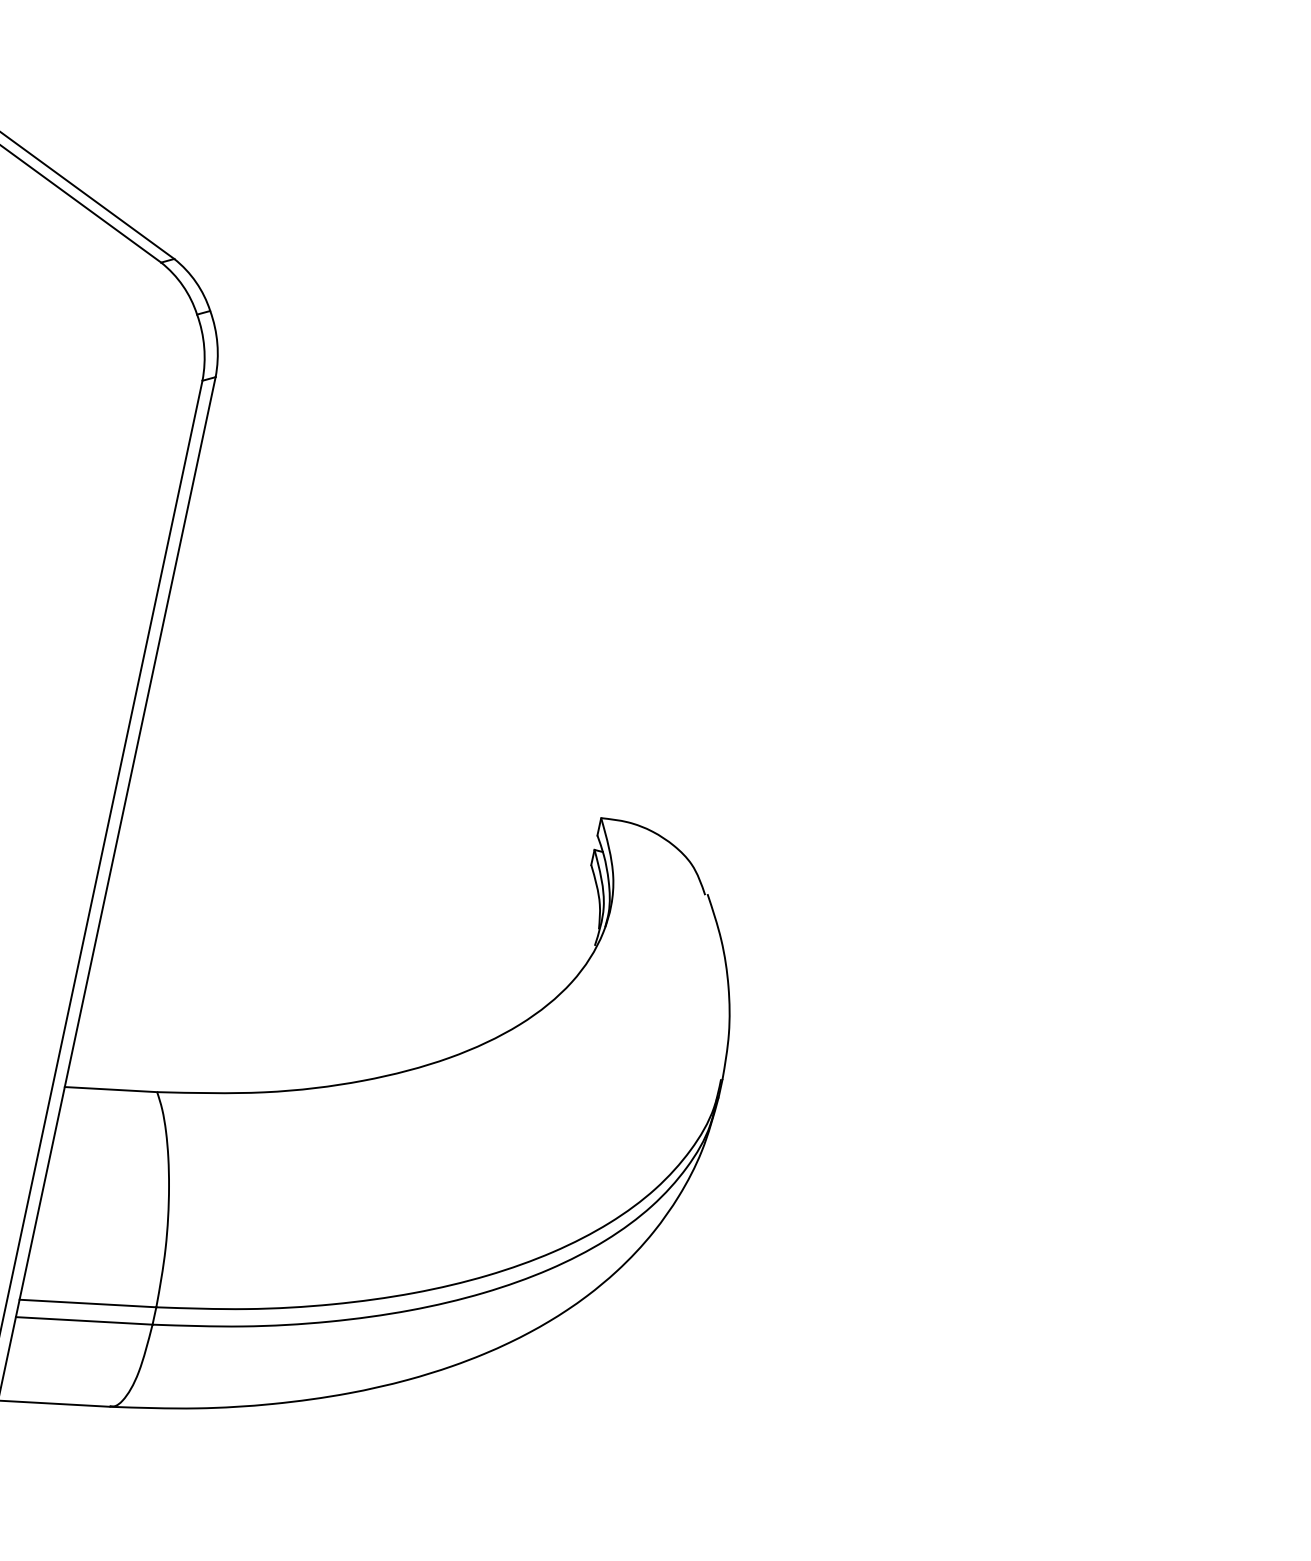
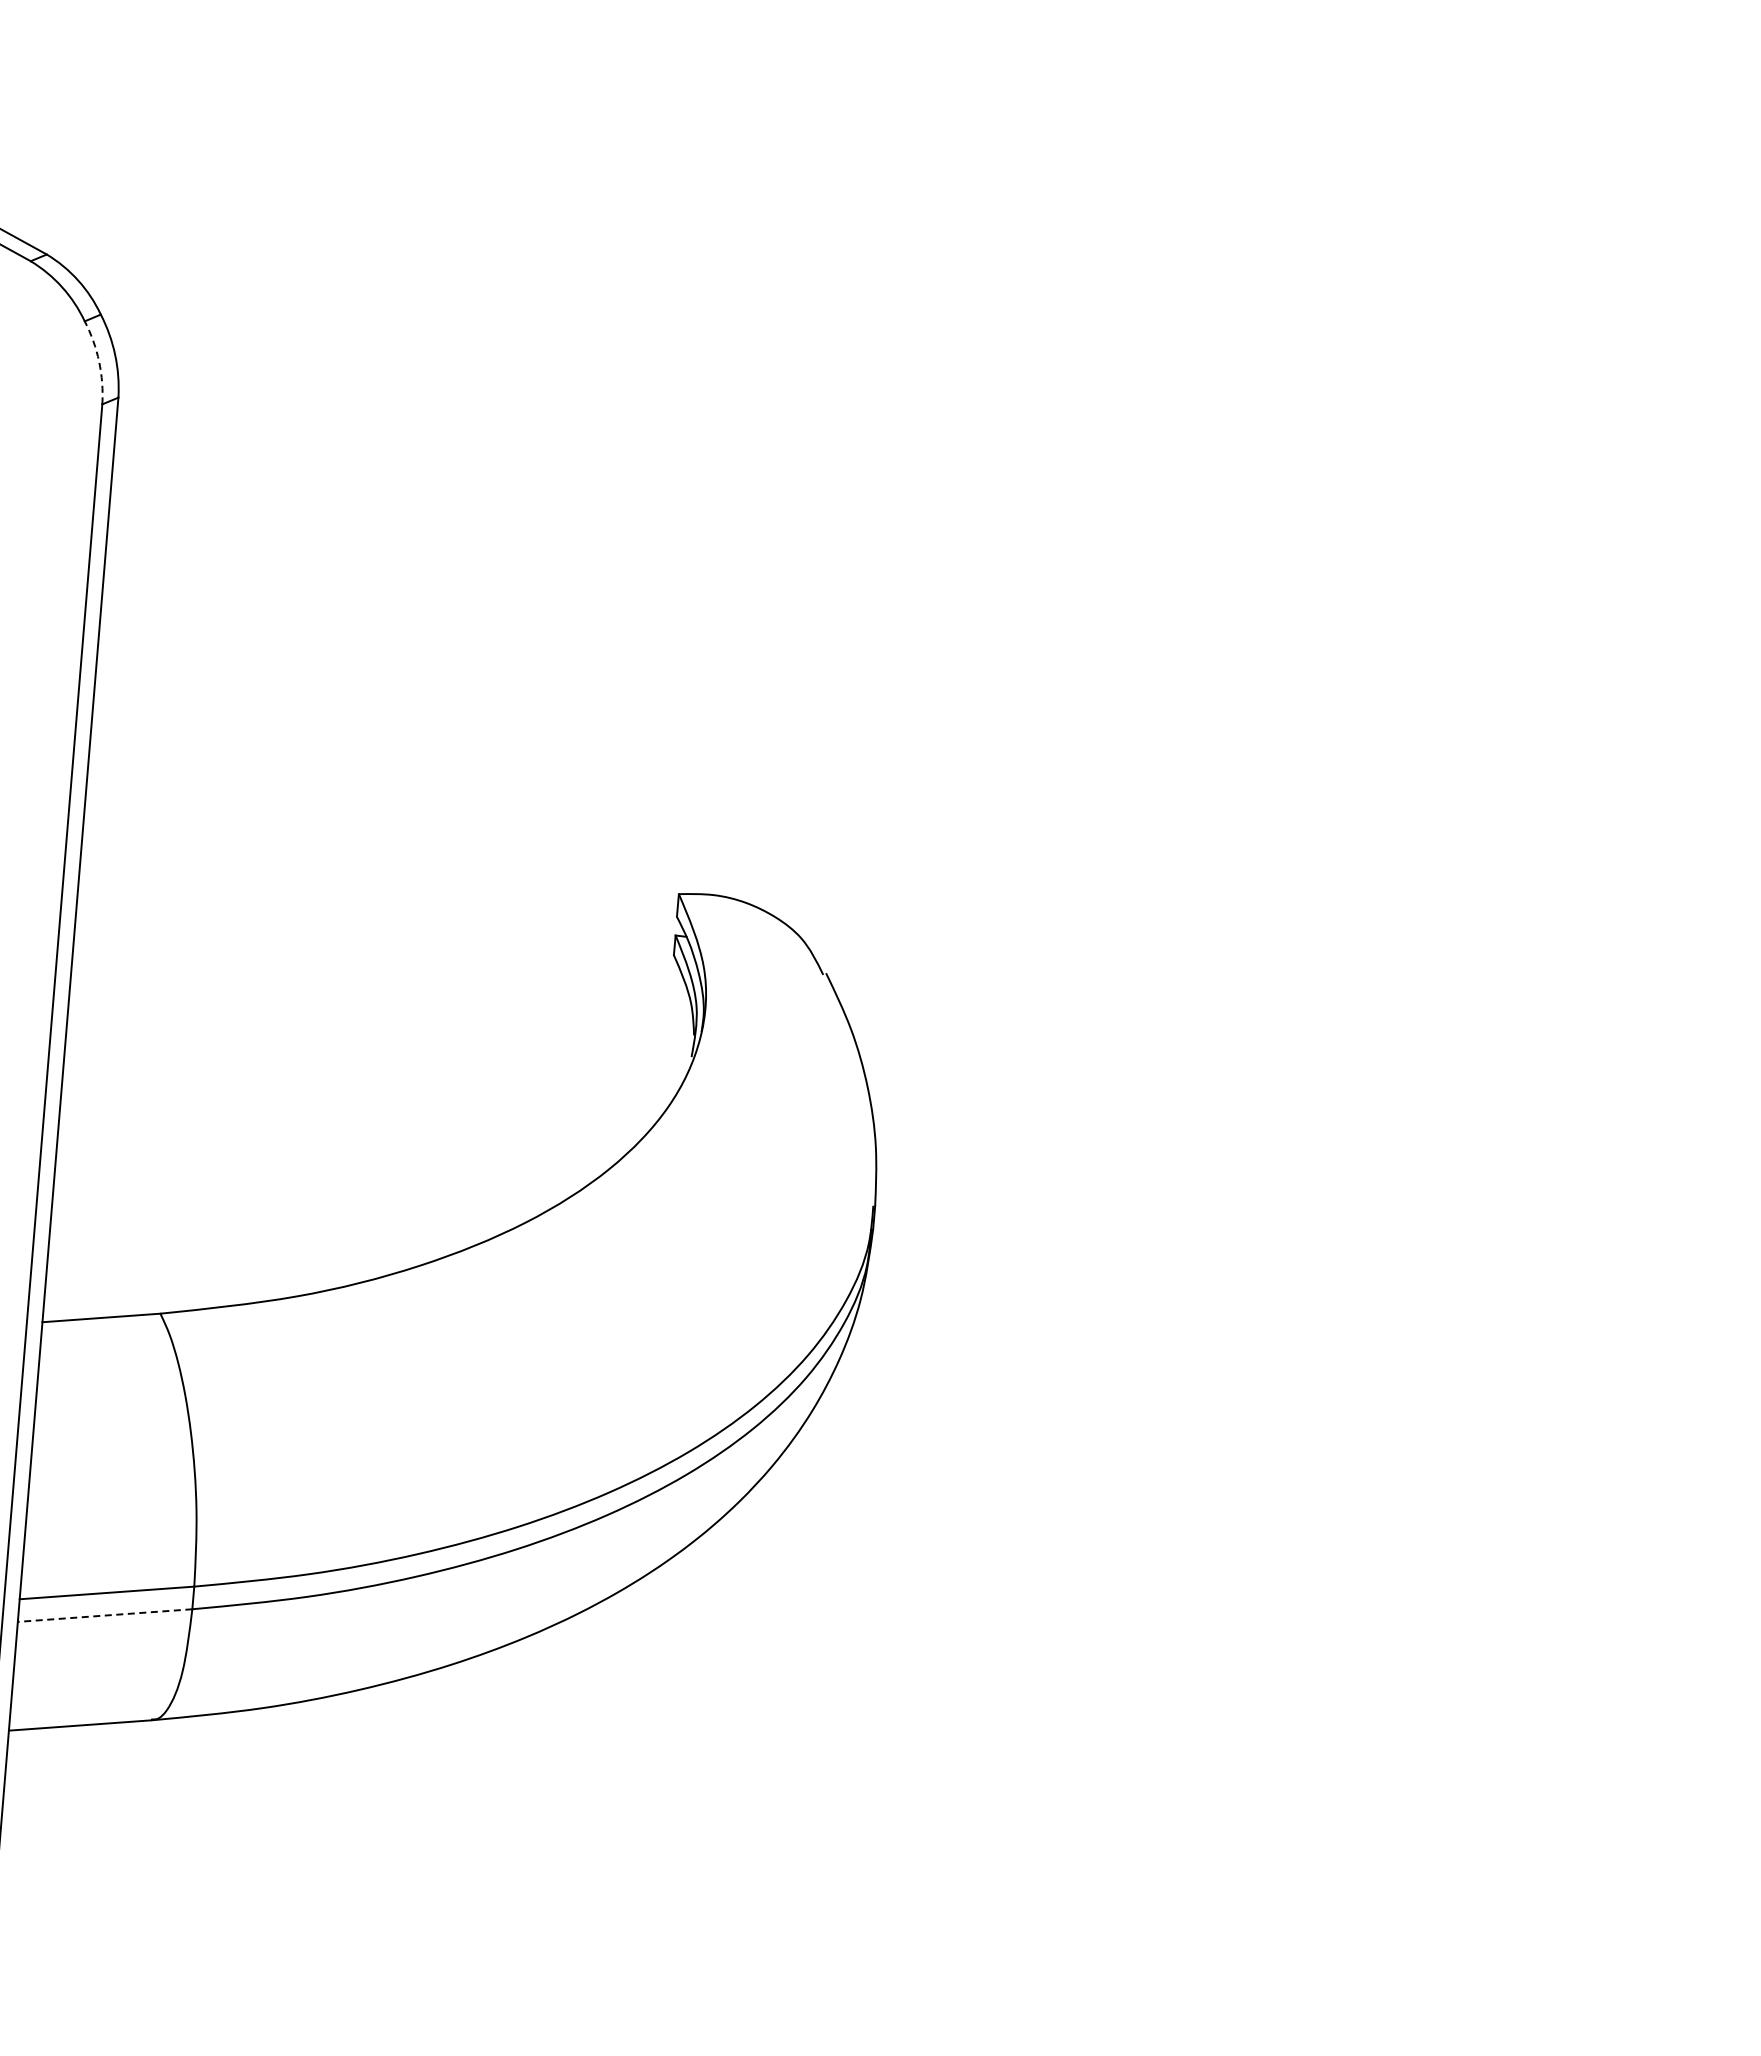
arc: (204, 347) -> (99, 361), solid -> dashed
line: (83, 1320) -> (104, 1615), solid -> dashed

